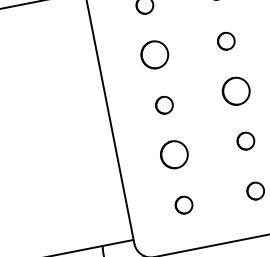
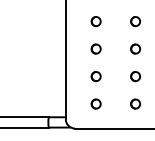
part: (153, 55) -> (95, 21), size x0.62
part: (235, 90) -> (135, 48), size x0.62
part: (172, 155) -> (95, 76), size x0.62

